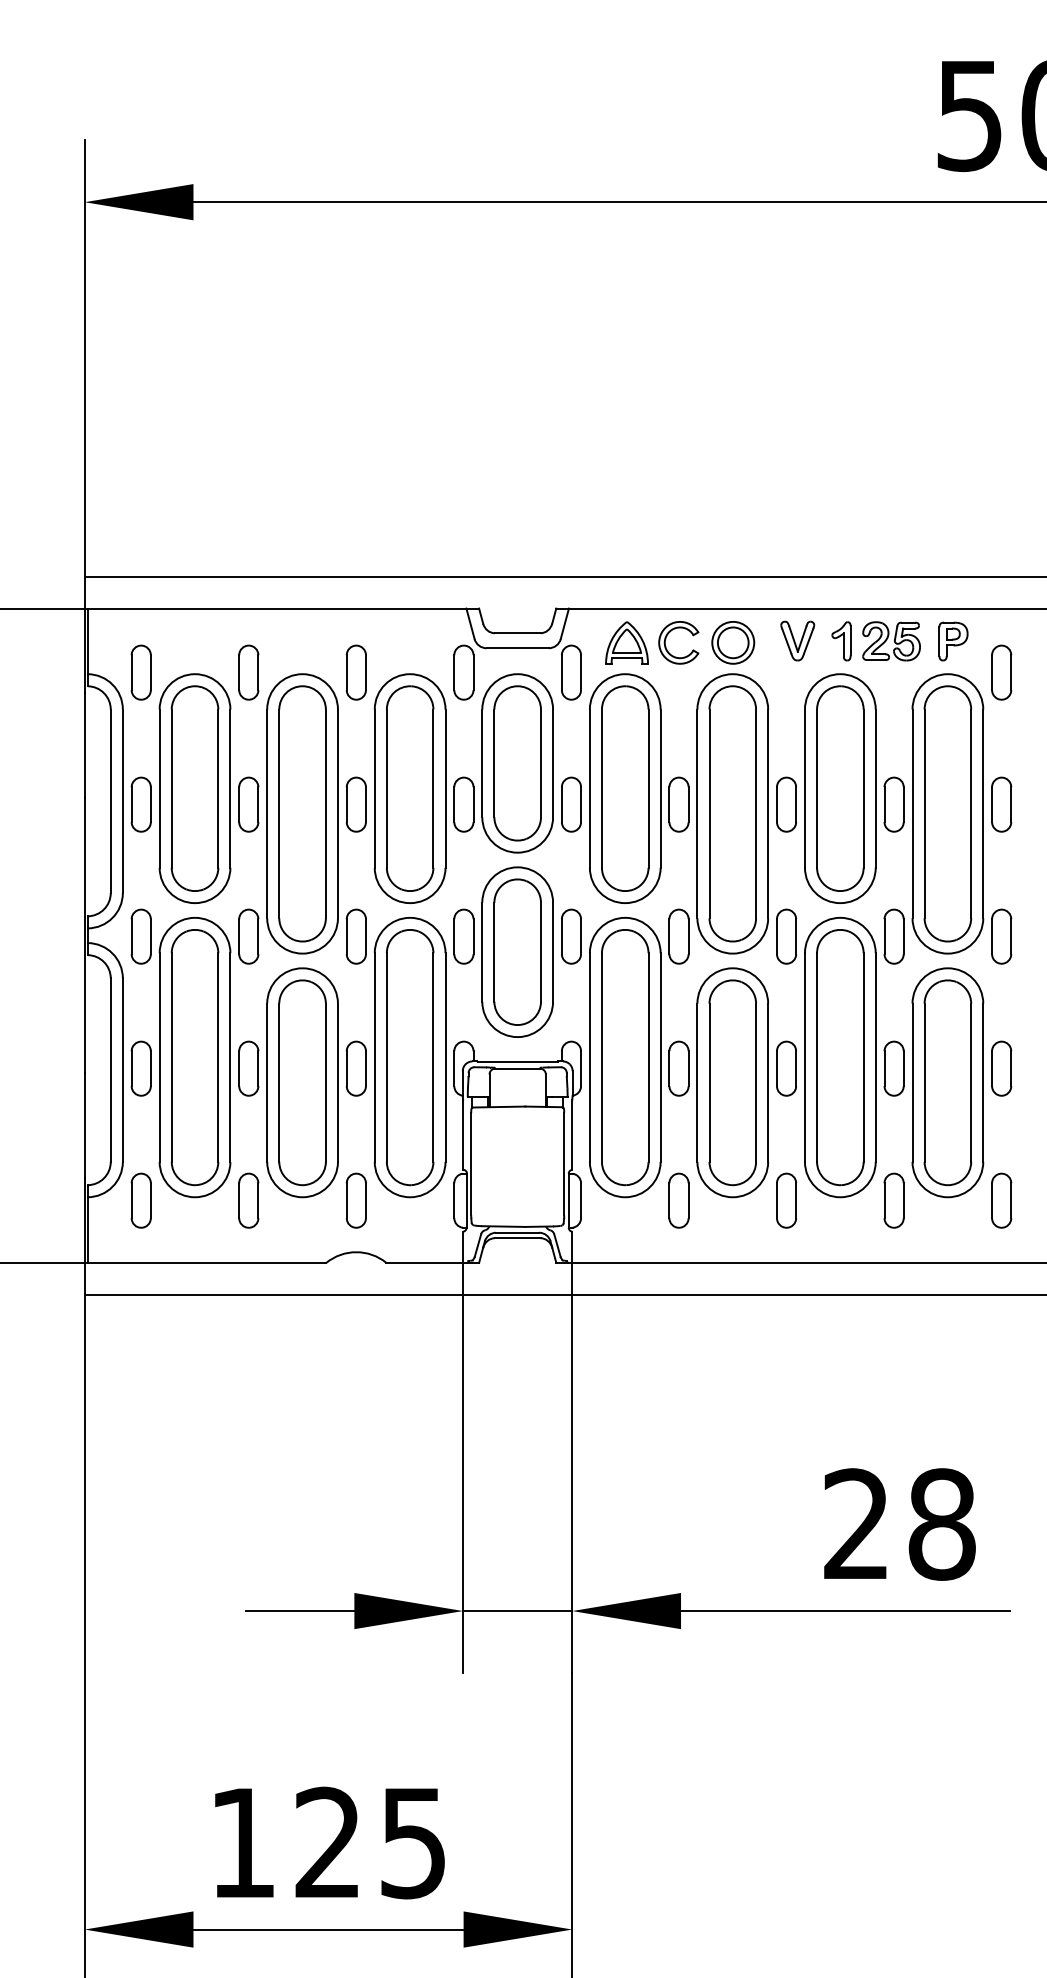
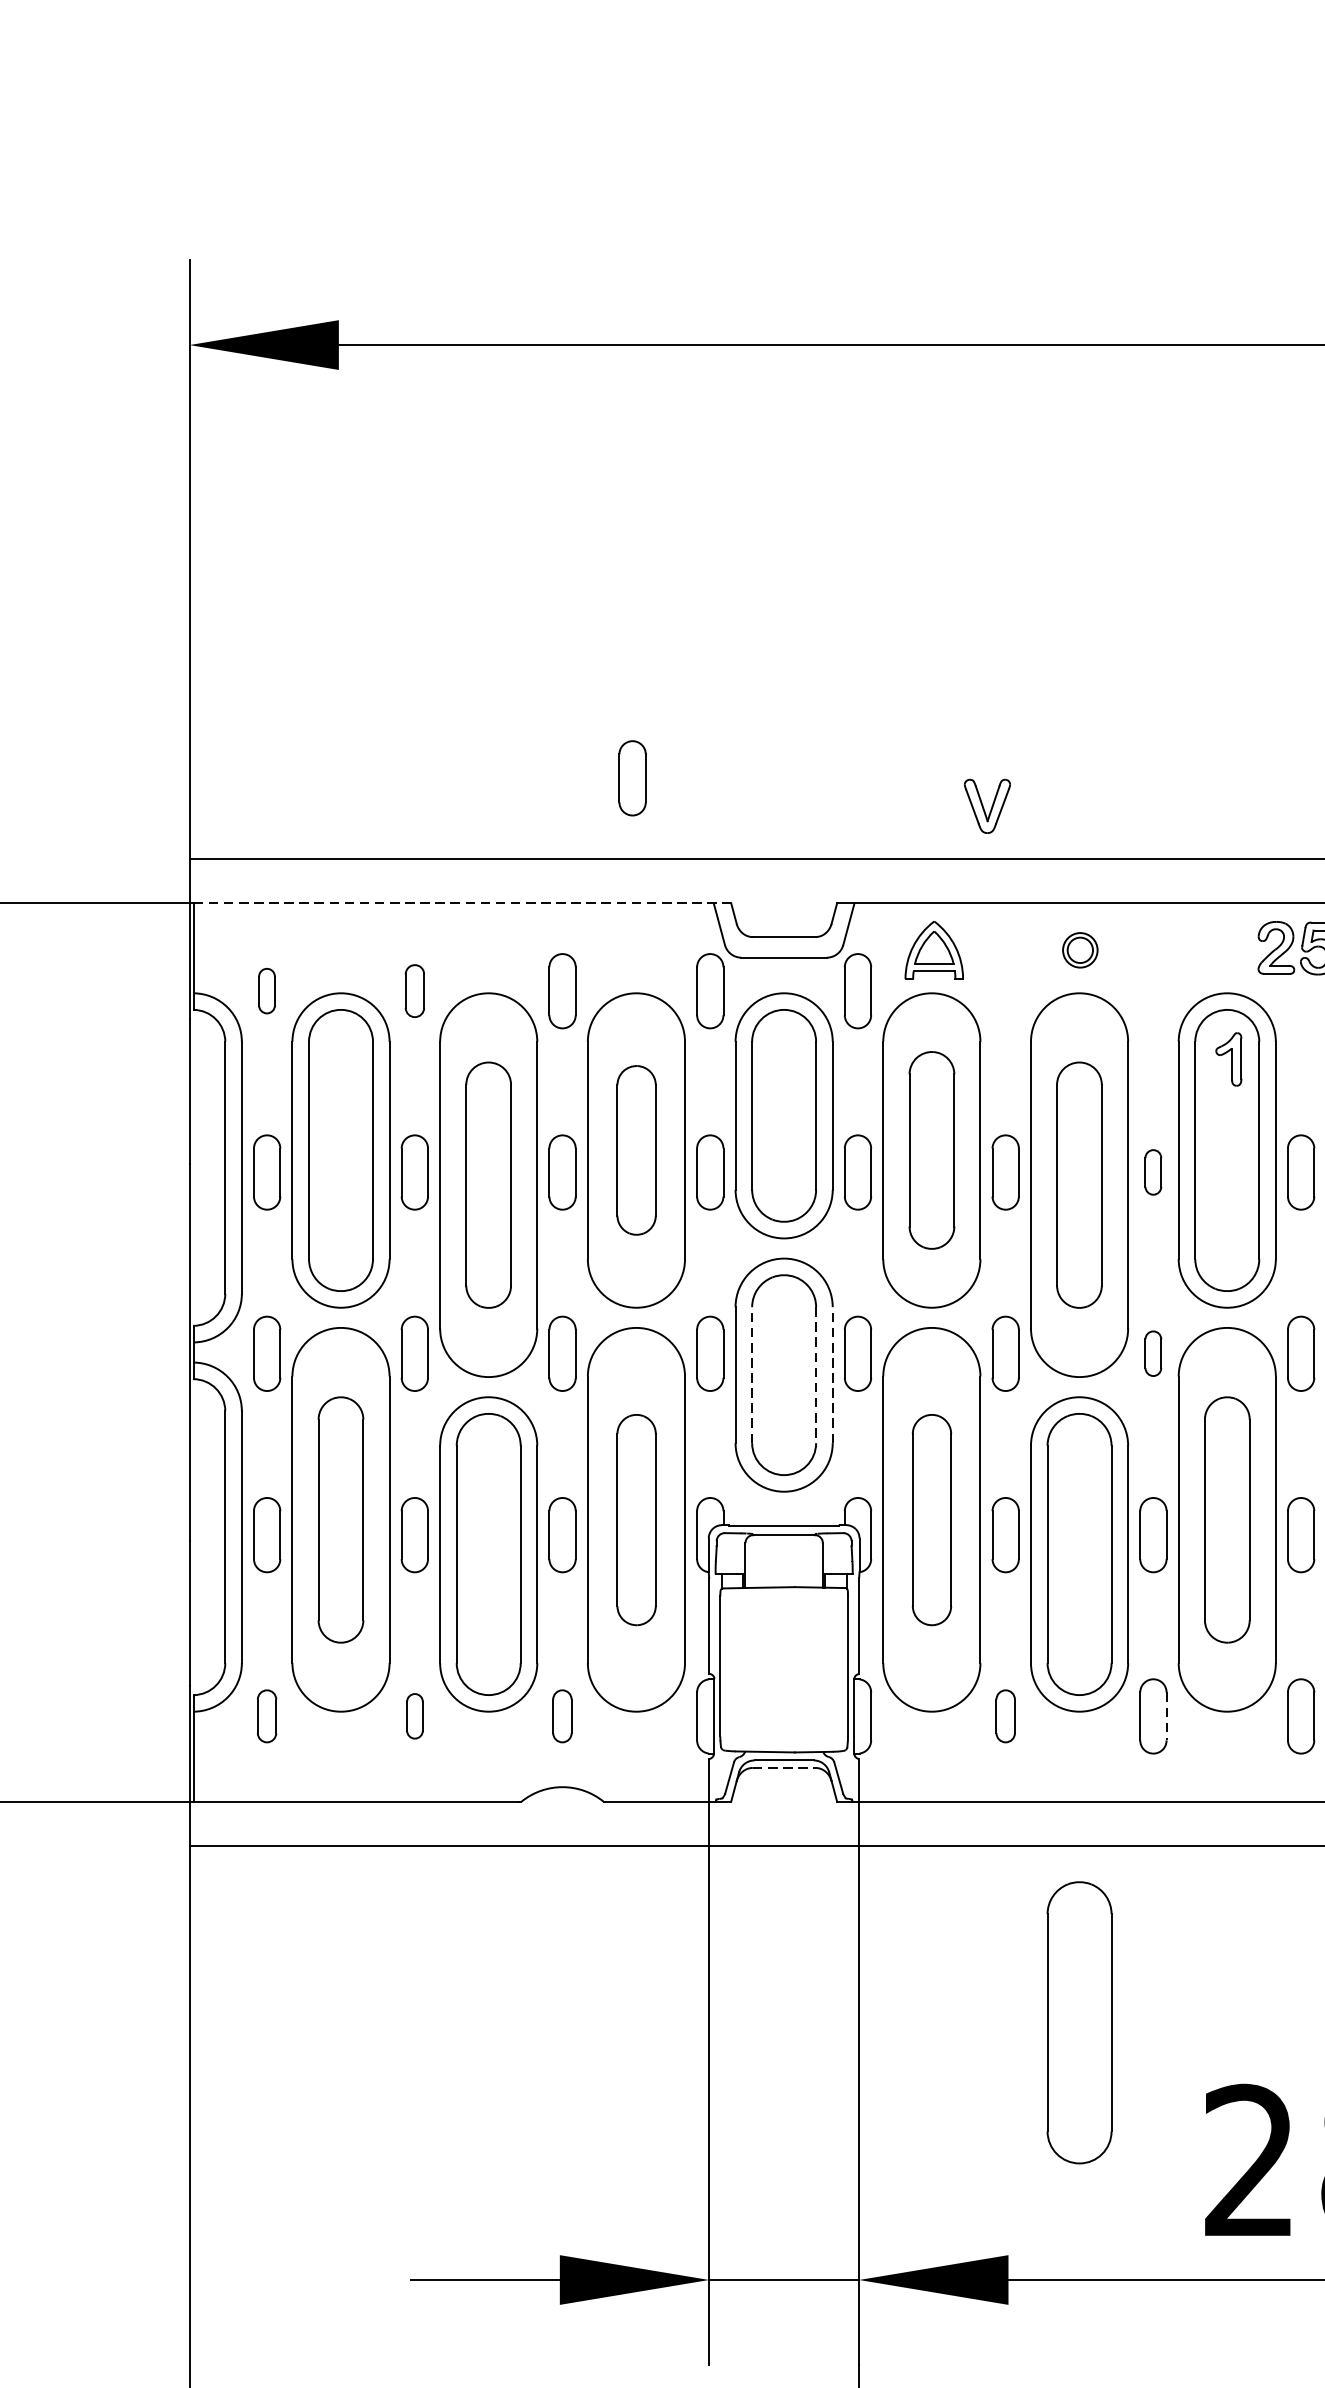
part: (406, 517) -> (631, 778), added
line: (283, 608) -> (462, 903), solid -> dashed
part: (666, 639) -> (988, 945), removed
part: (797, 640) -> (987, 805), moved
part: (841, 641) -> (1228, 1059), moved
part: (733, 642) -> (1080, 949), size x0.6
part: (140, 672) -> (266, 990), size x0.6
part: (248, 672) -> (414, 990), size x0.7
part: (410, 788) -> (636, 1150), size x0.6
part: (625, 788) -> (932, 1150), size x0.7
part: (786, 804) -> (1153, 1172), size x0.6
part: (302, 813) -> (488, 1184), size x0.7
part: (732, 813) -> (1079, 1184), size x0.7
part: (786, 936) -> (1153, 1353), size x0.6
line: (494, 952) -> (752, 1375), solid -> dashed
line: (540, 952) -> (815, 1375), solid -> dashed
line: (553, 952) -> (833, 1375), solid -> dashed
part: (194, 1057) -> (340, 1519), size x0.7
part: (410, 1057) -> (636, 1519), size x0.6
part: (625, 1057) -> (932, 1519), size x0.6
part: (840, 1057) -> (1227, 1519), size x0.7
part: (140, 1200) -> (266, 1716), size x0.7
part: (248, 1200) -> (414, 1716), size x0.6
part: (355, 1200) -> (561, 1716), size x0.7
part: (678, 1200) -> (1004, 1716), size x0.7
line: (796, 1201) -> (1167, 1717), solid -> dashed
line: (517, 1238) -> (783, 1768), solid -> dashed
part: (732, 1423) -> (1079, 2022), added

